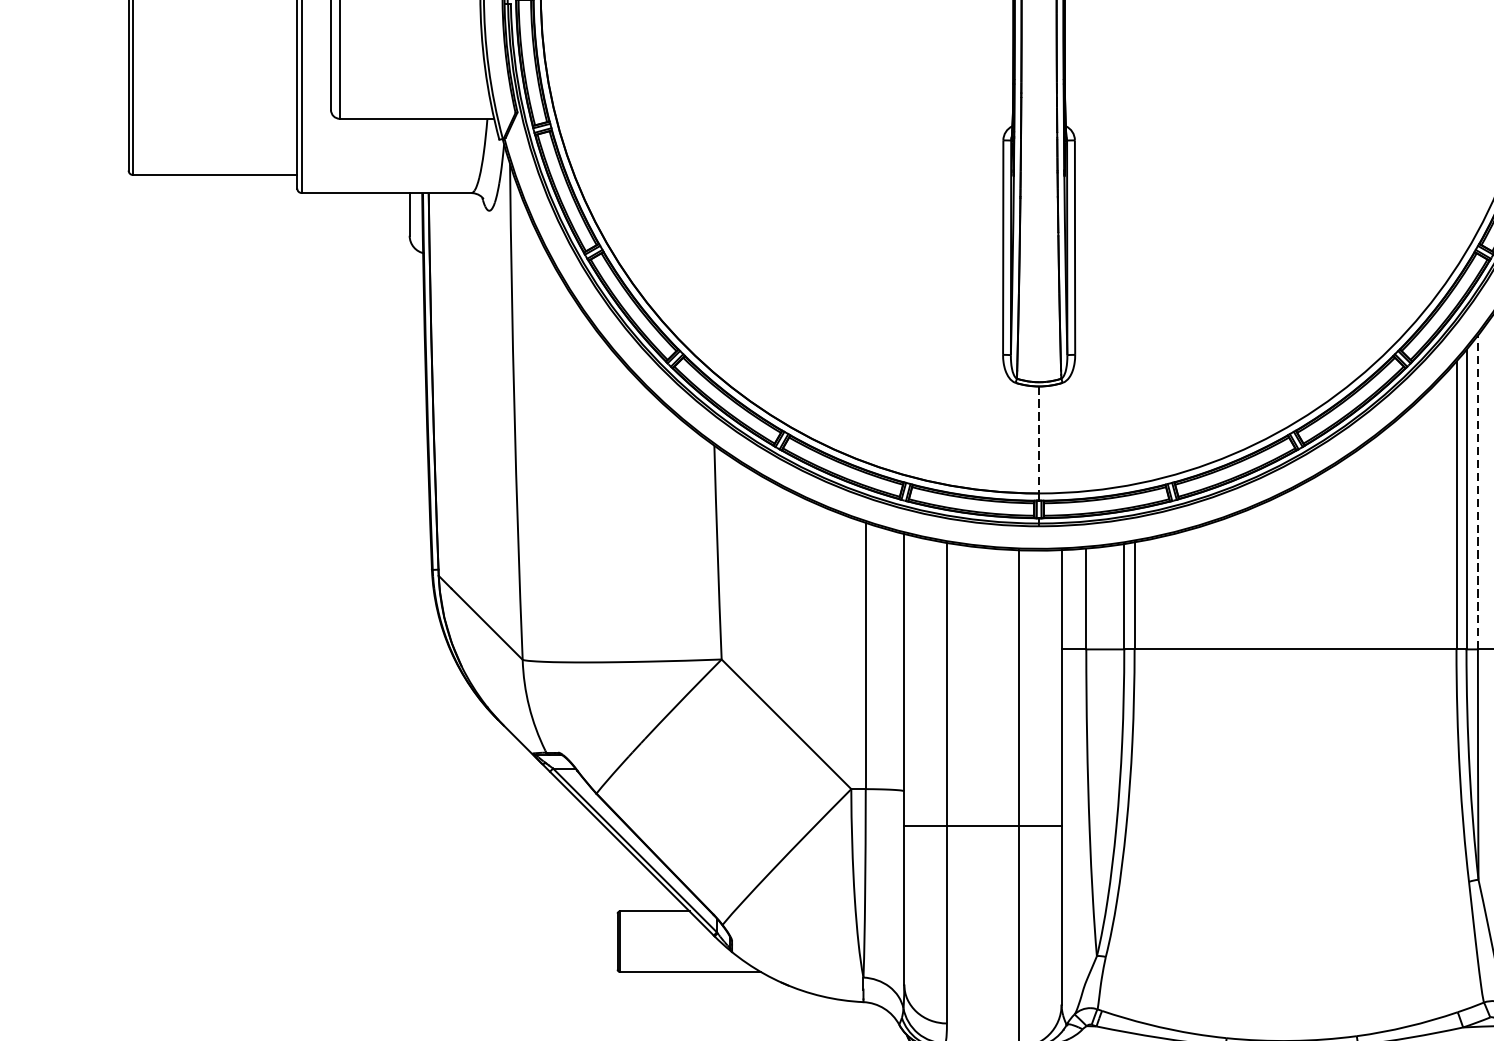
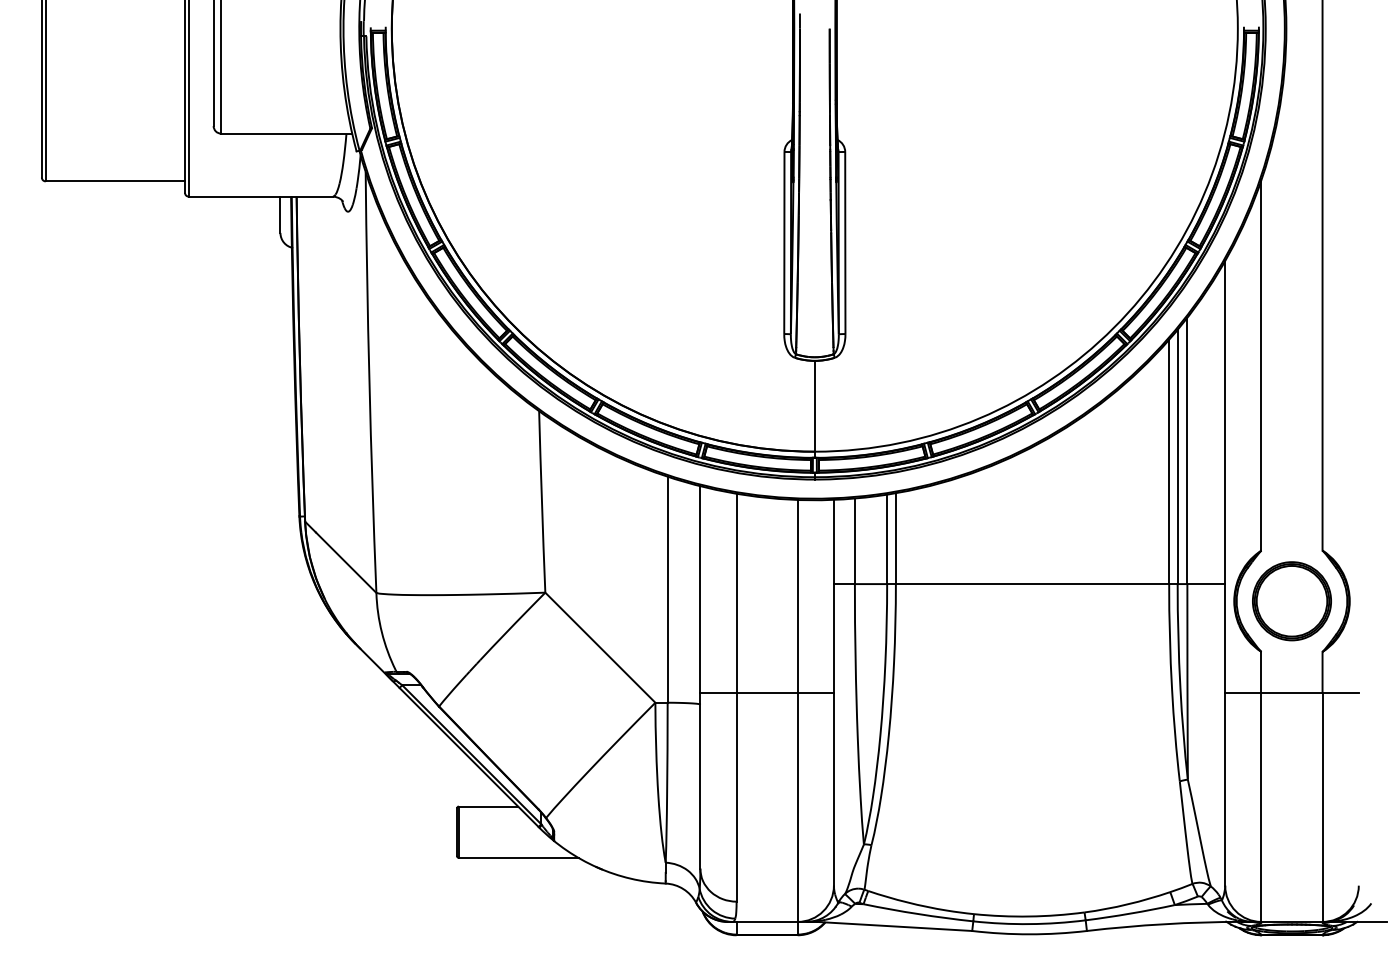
line: (1038, 440) -> (814, 406), dashed -> solid
line: (1478, 492) -> (1187, 450), dashed -> solid
line: (982, 825) -> (766, 692), moved

